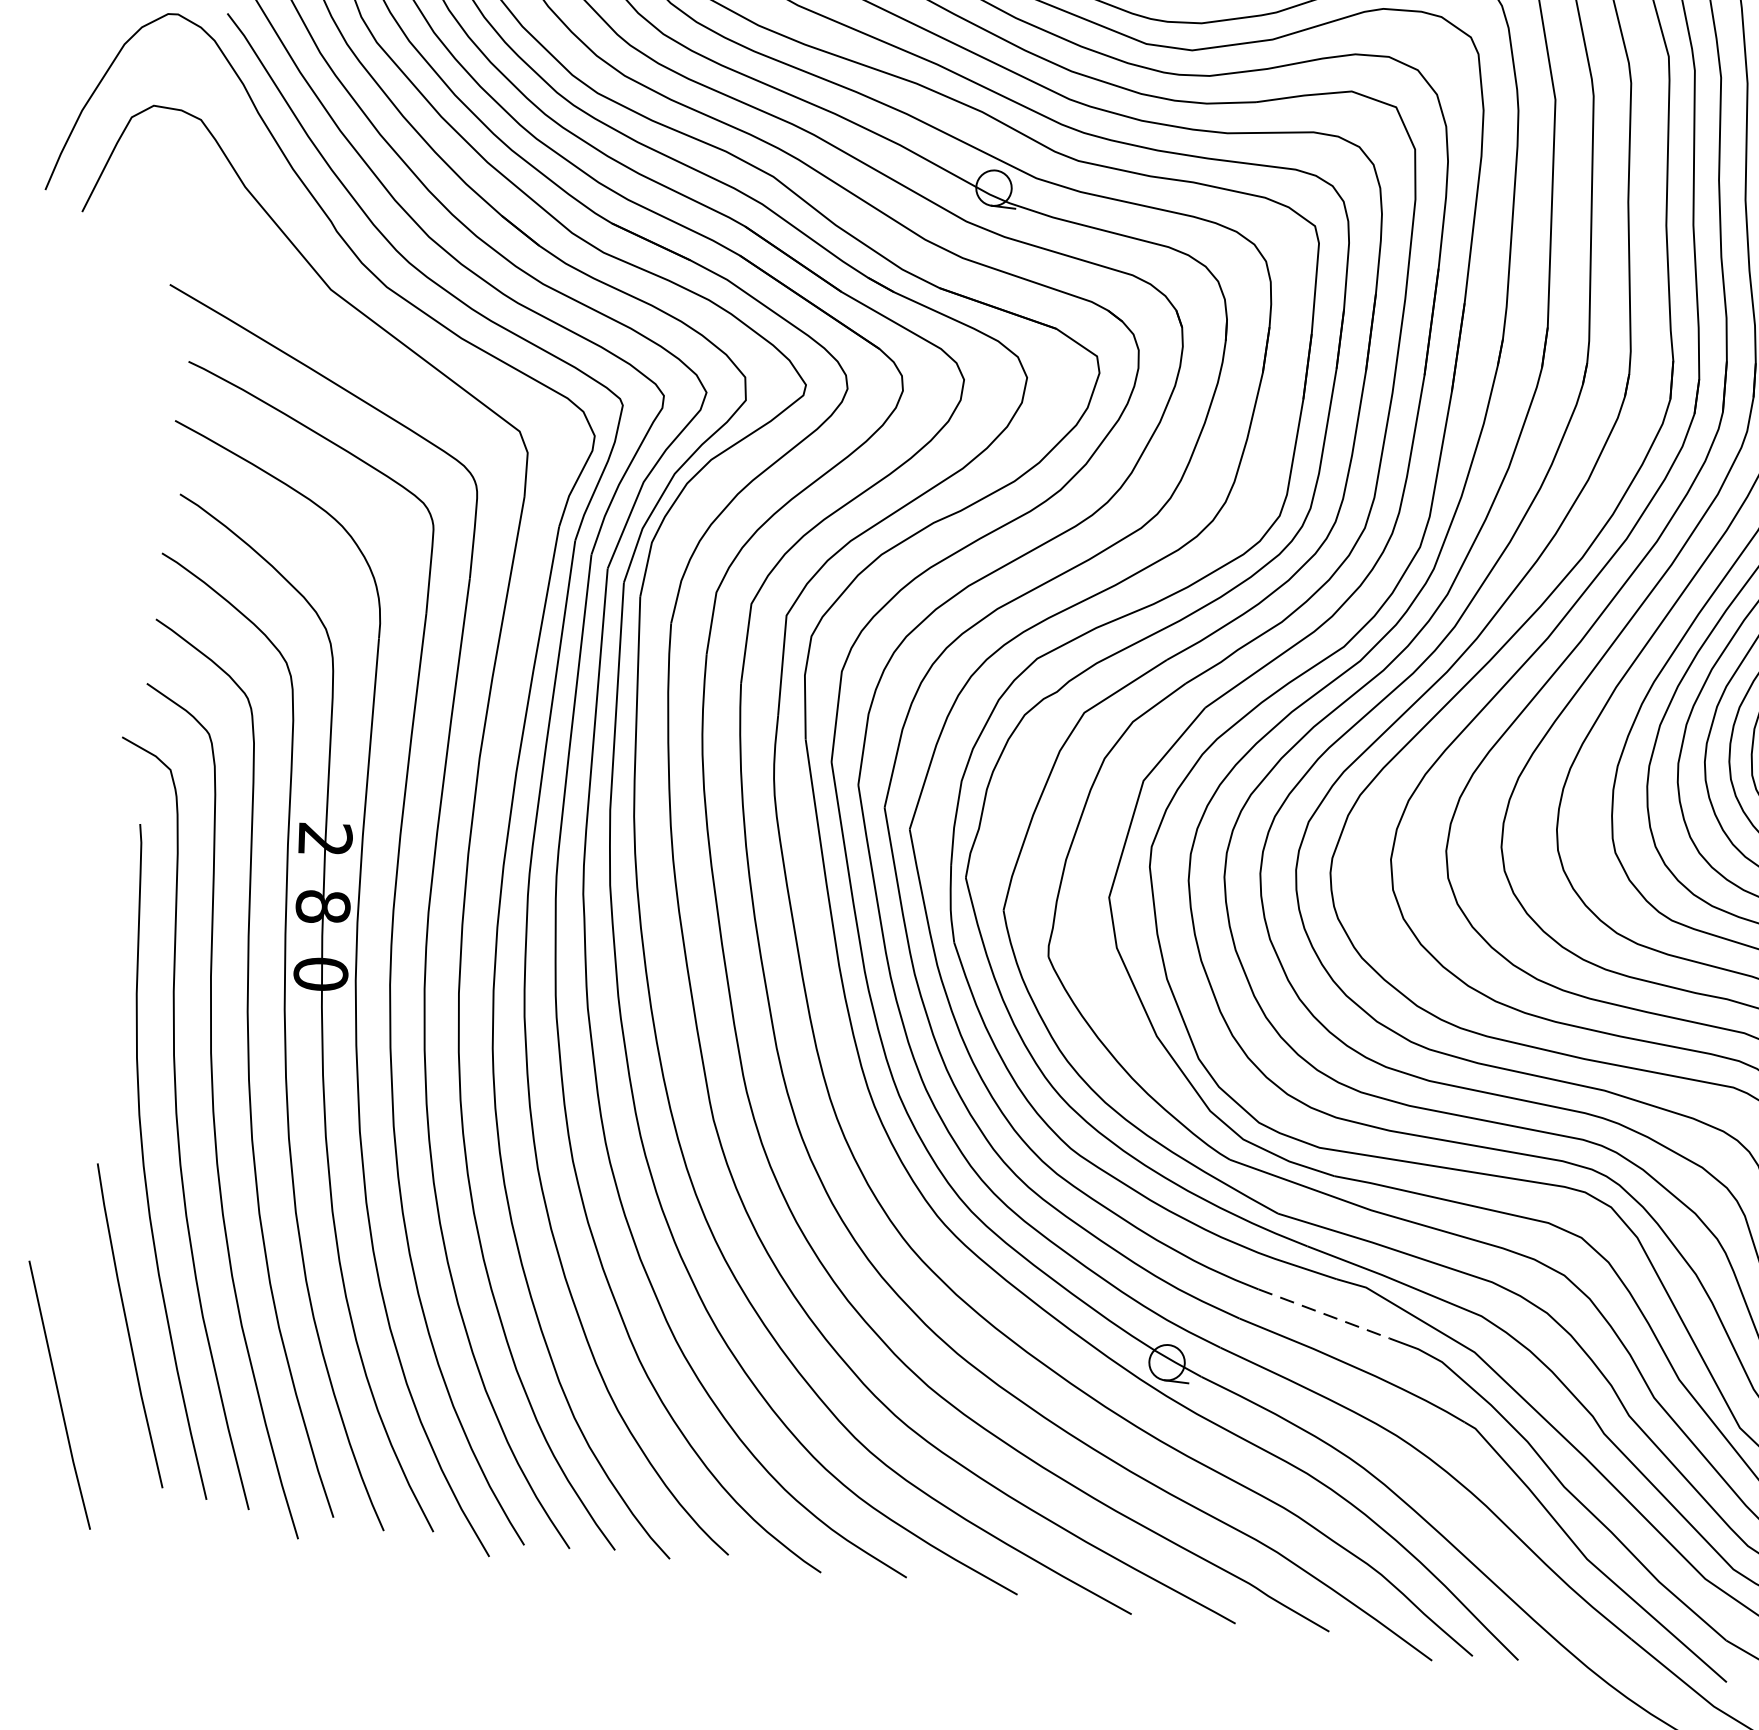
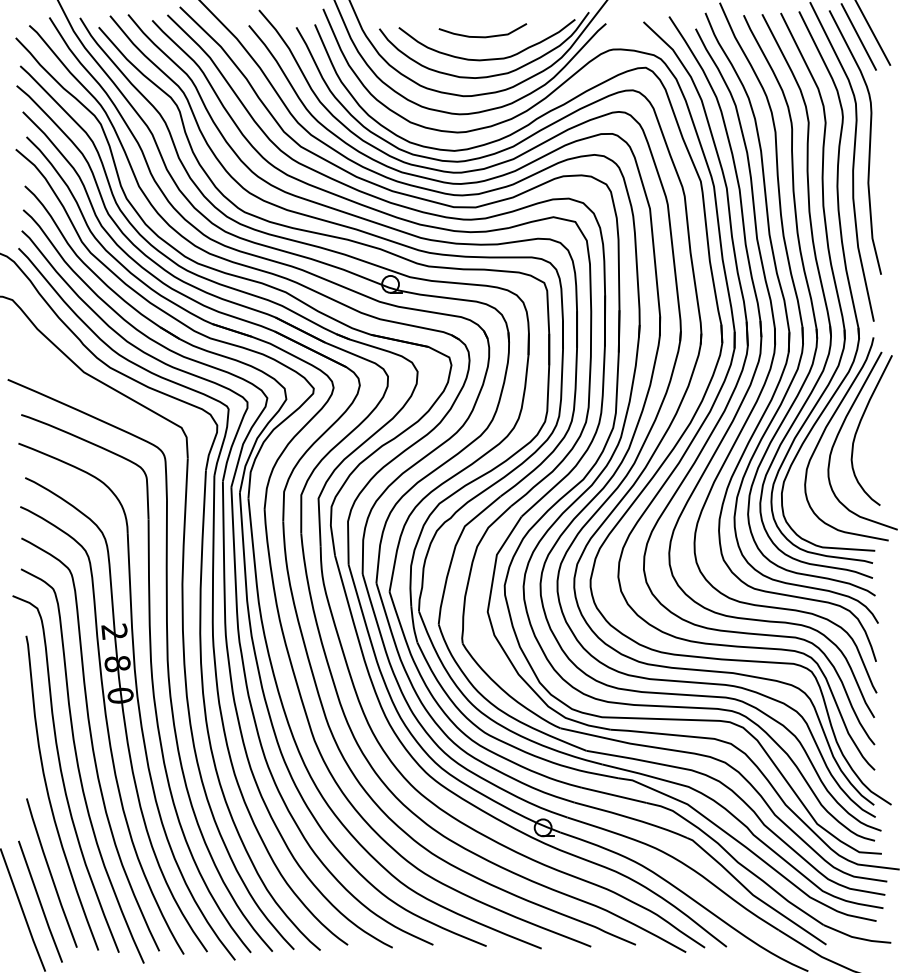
line: (1324, 1314) -> (614, 795), dashed -> solid
line: (98, 1382) -> (40, 901), added

